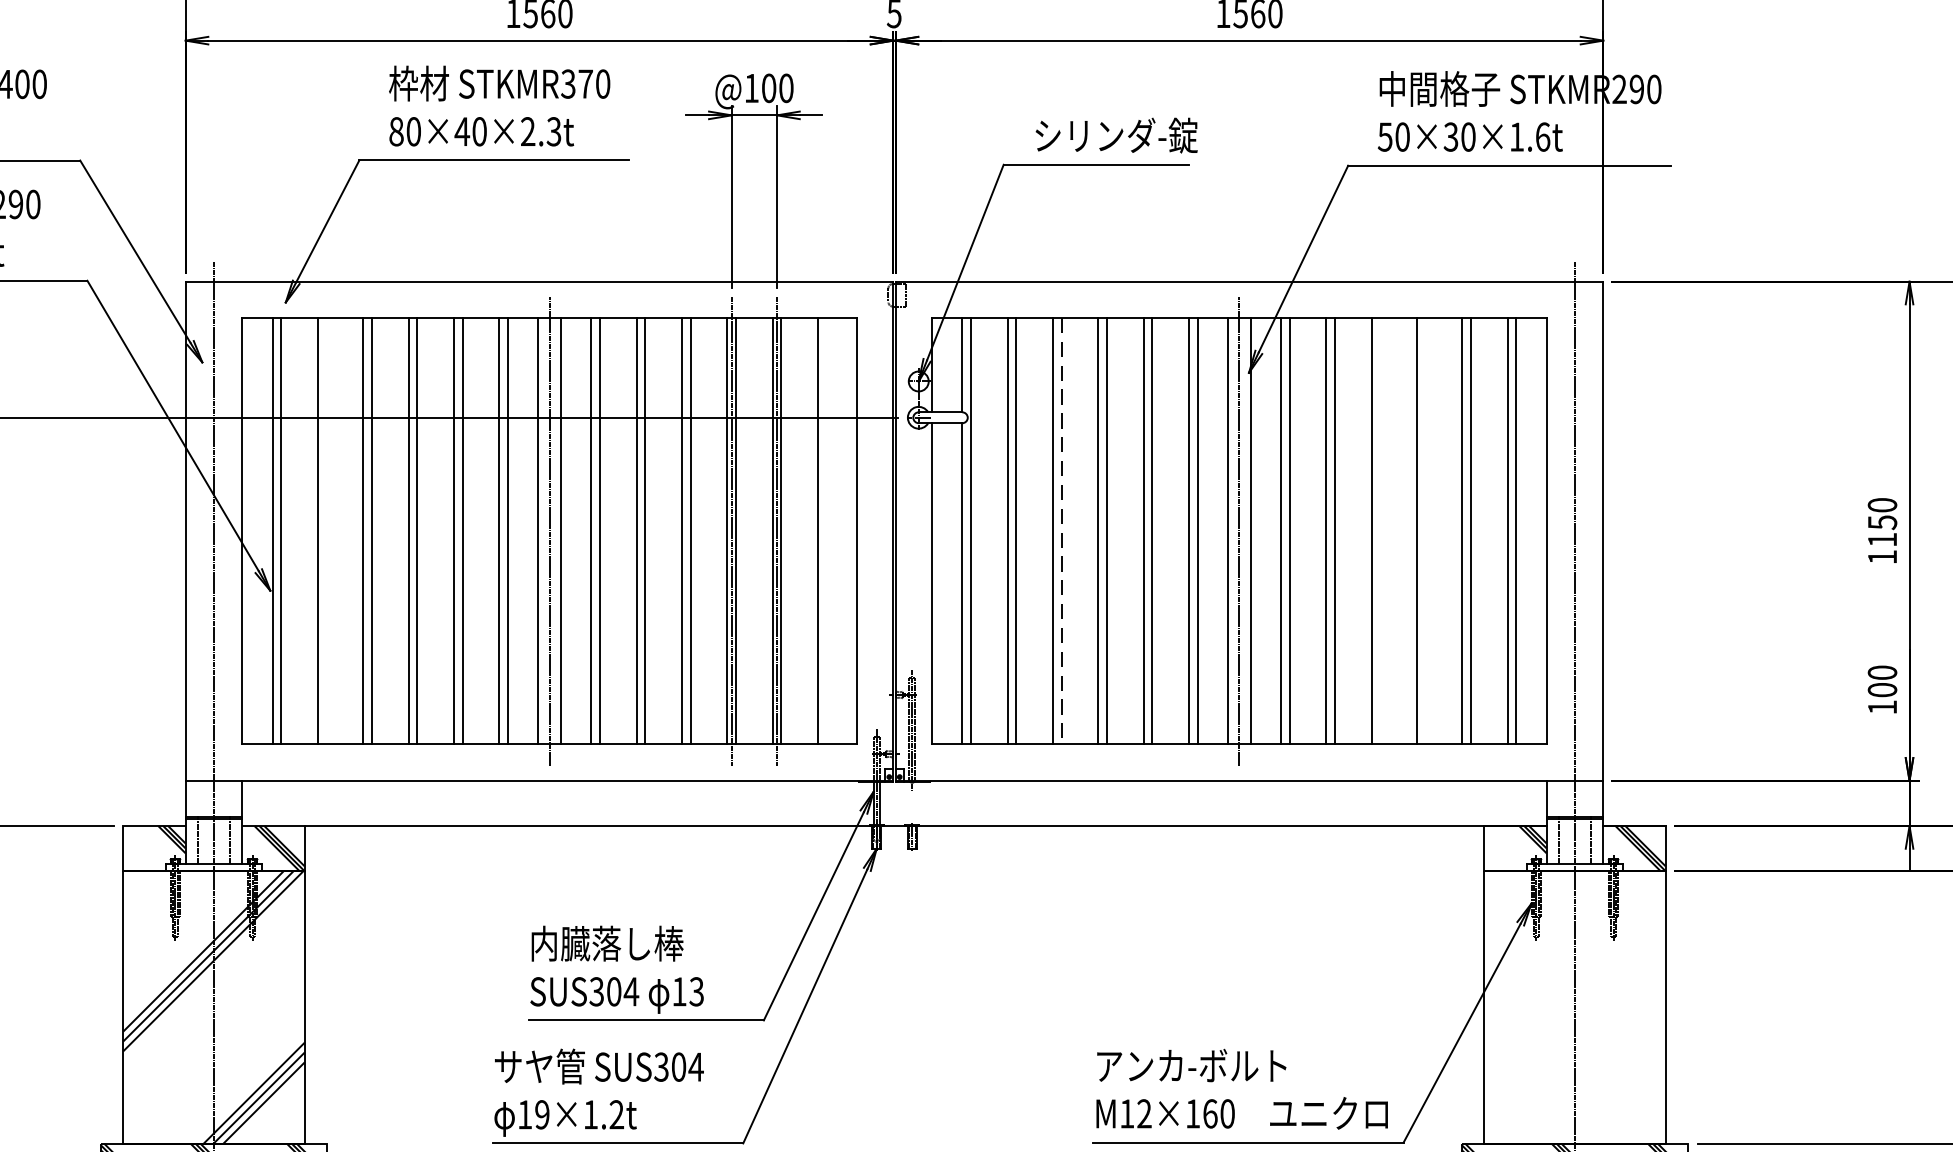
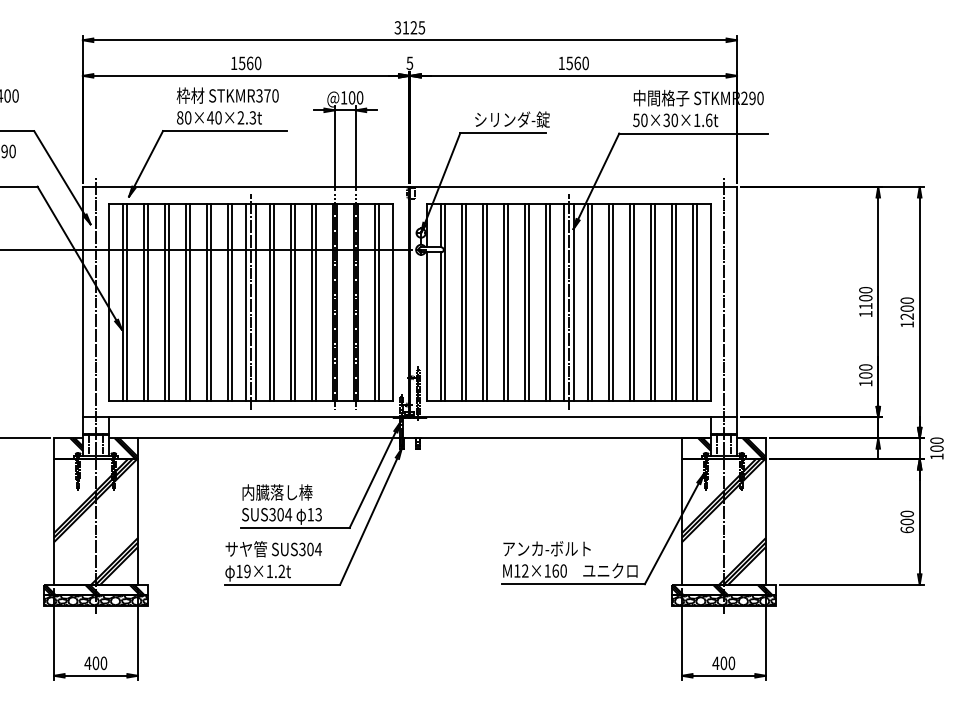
text: (1881, 523) -> (865, 298), 1150 -> 1100
line: (325, 529) -> (147, 301), added
line: (826, 529) -> (378, 301), added
line: (1381, 529) -> (634, 301), added
line: (1424, 529) -> (654, 301), added
line: (1062, 531) -> (487, 302), dashed -> solid
hatch: (1574, 1006) -> (723, 521), added

